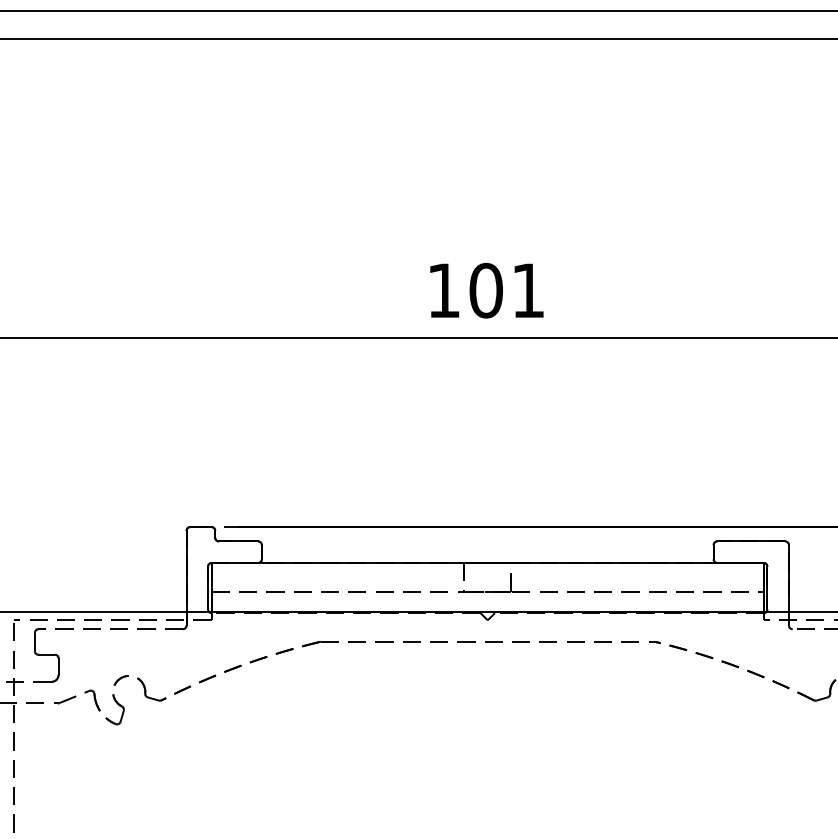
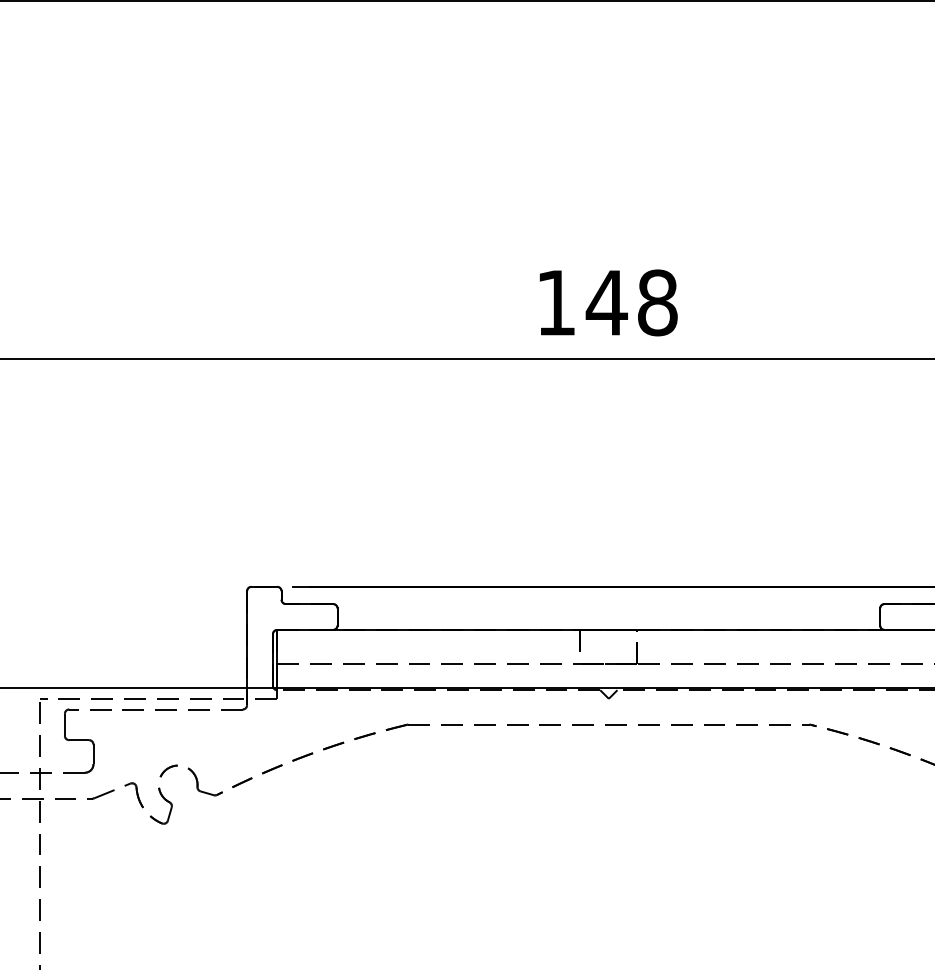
text: (506, 290) -> (631, 302), 101 -> 148

